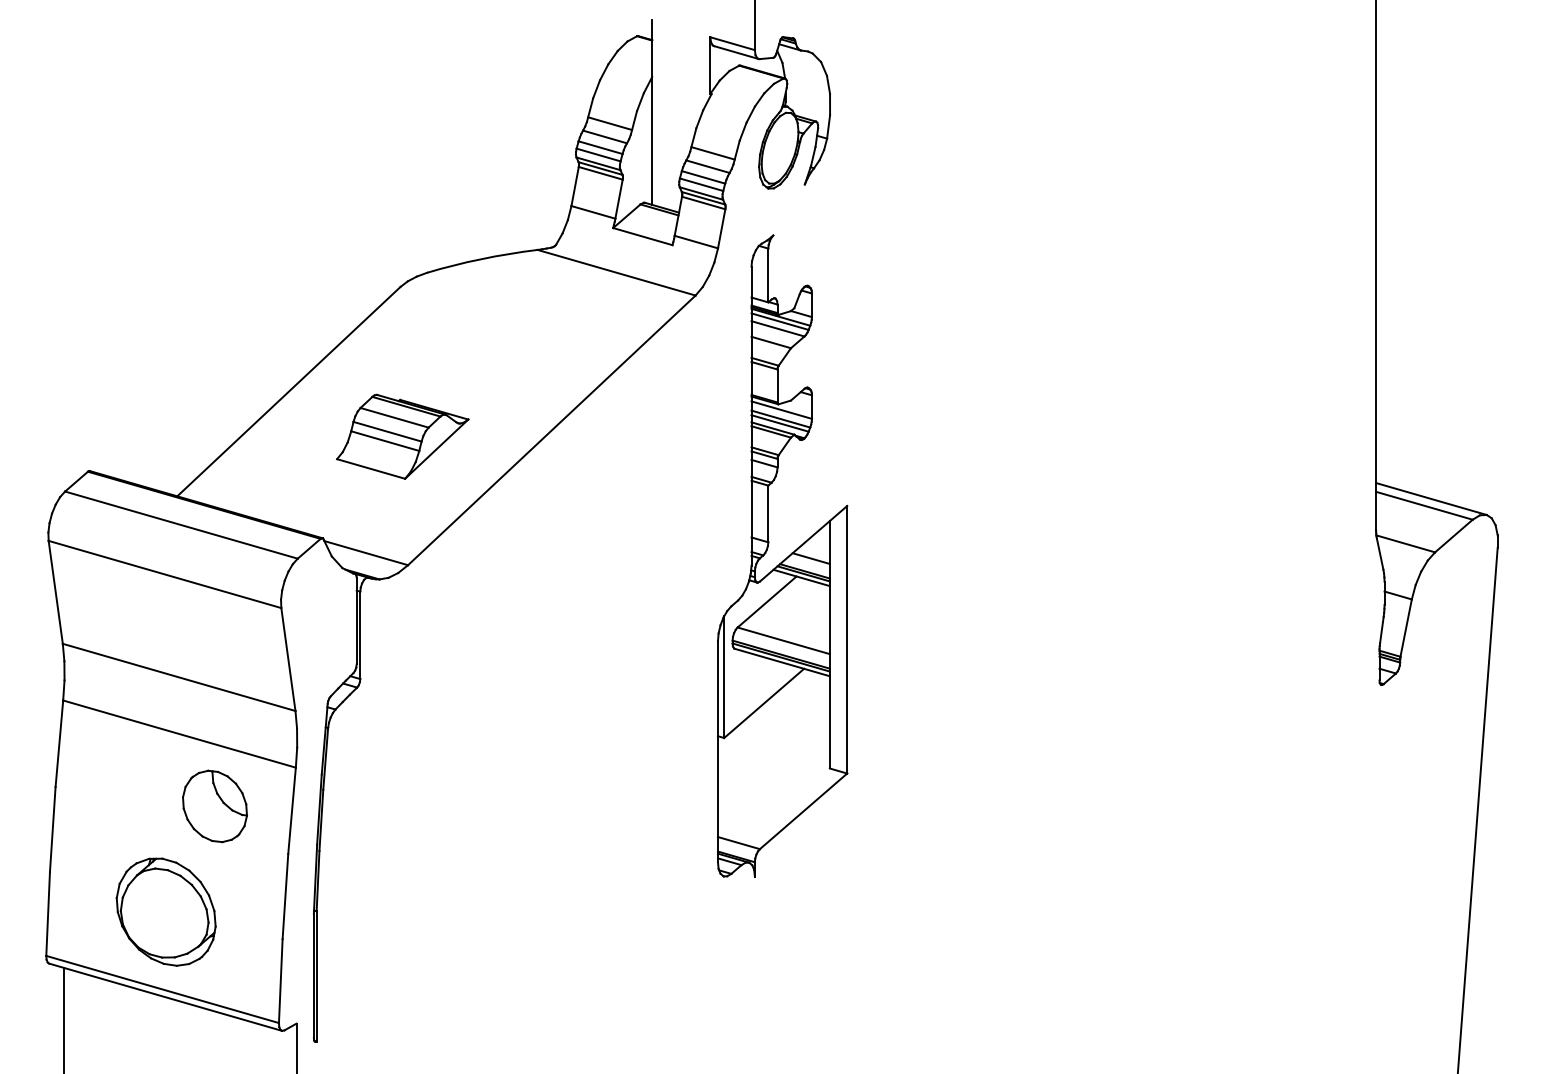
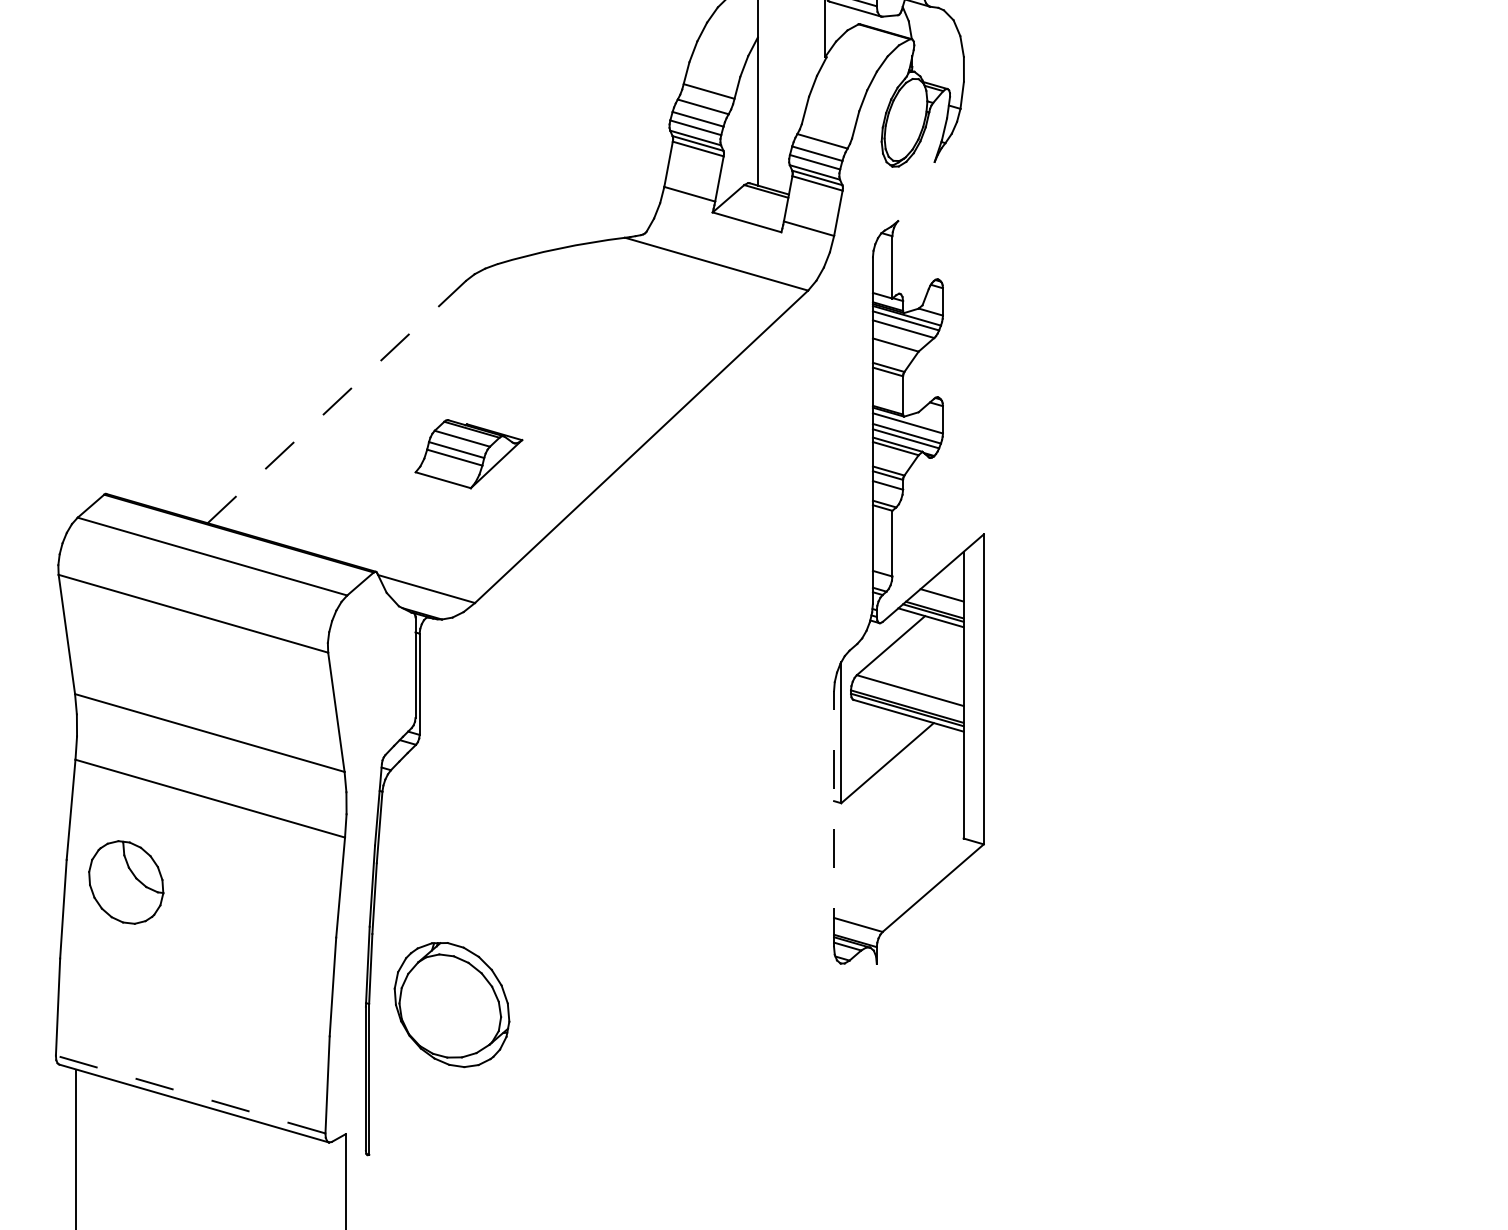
line: (712, 153) -> (827, 126), removed
line: (289, 391) -> (337, 401), solid -> dashed
part: (402, 436) -> (468, 453), size x0.7
line: (717, 751) -> (833, 818), solid -> dashed
part: (214, 806) -> (125, 882), moved
part: (165, 911) -> (451, 1004), moved
line: (162, 989) -> (190, 1094), solid -> dashed

